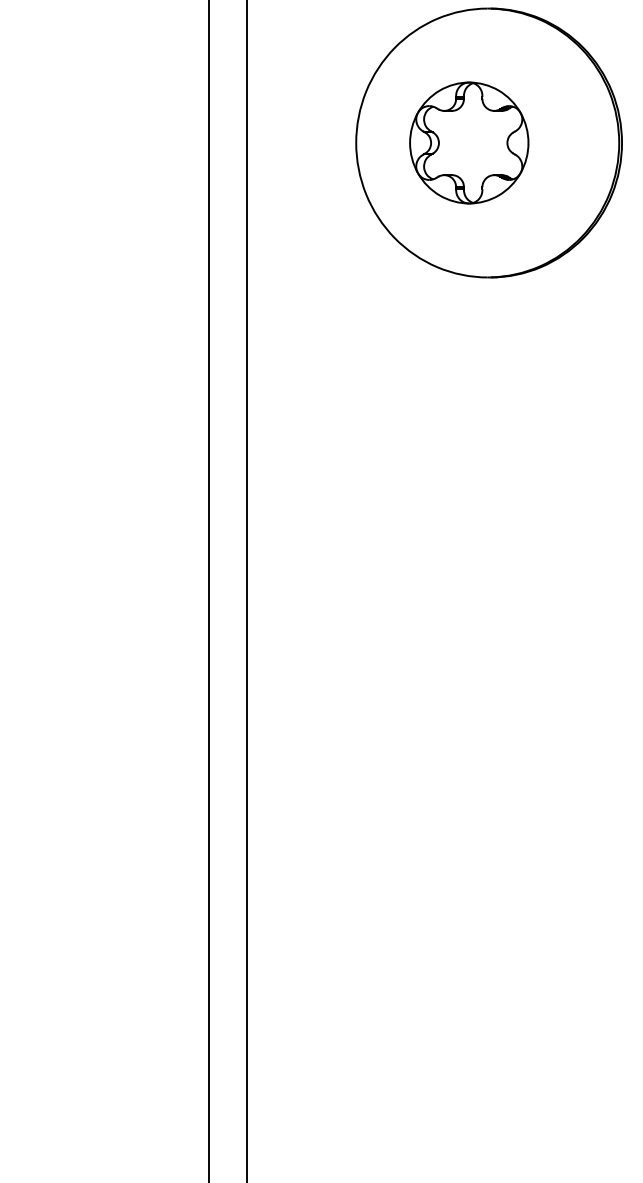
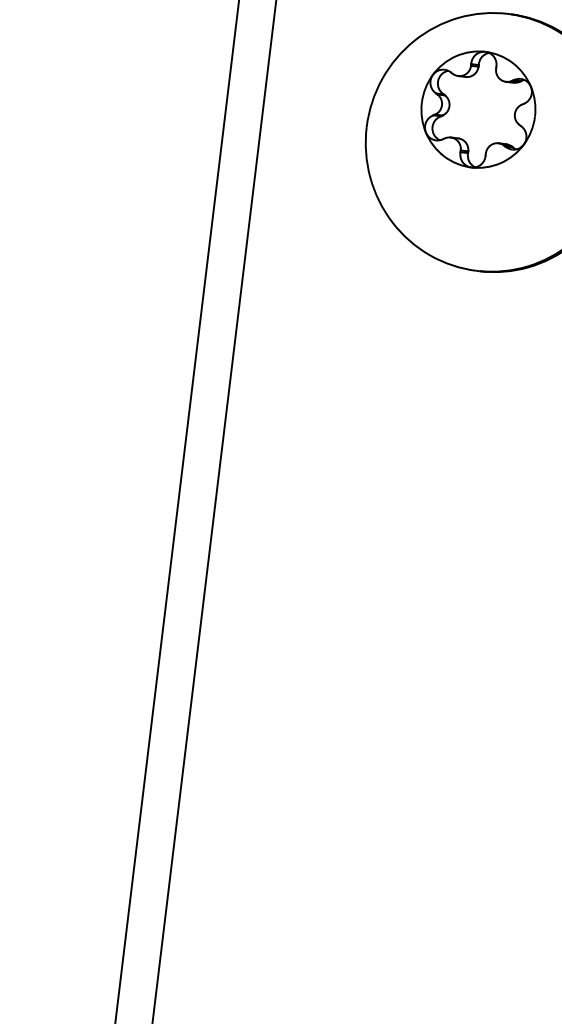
part: (469, 142) -> (478, 109), moved

